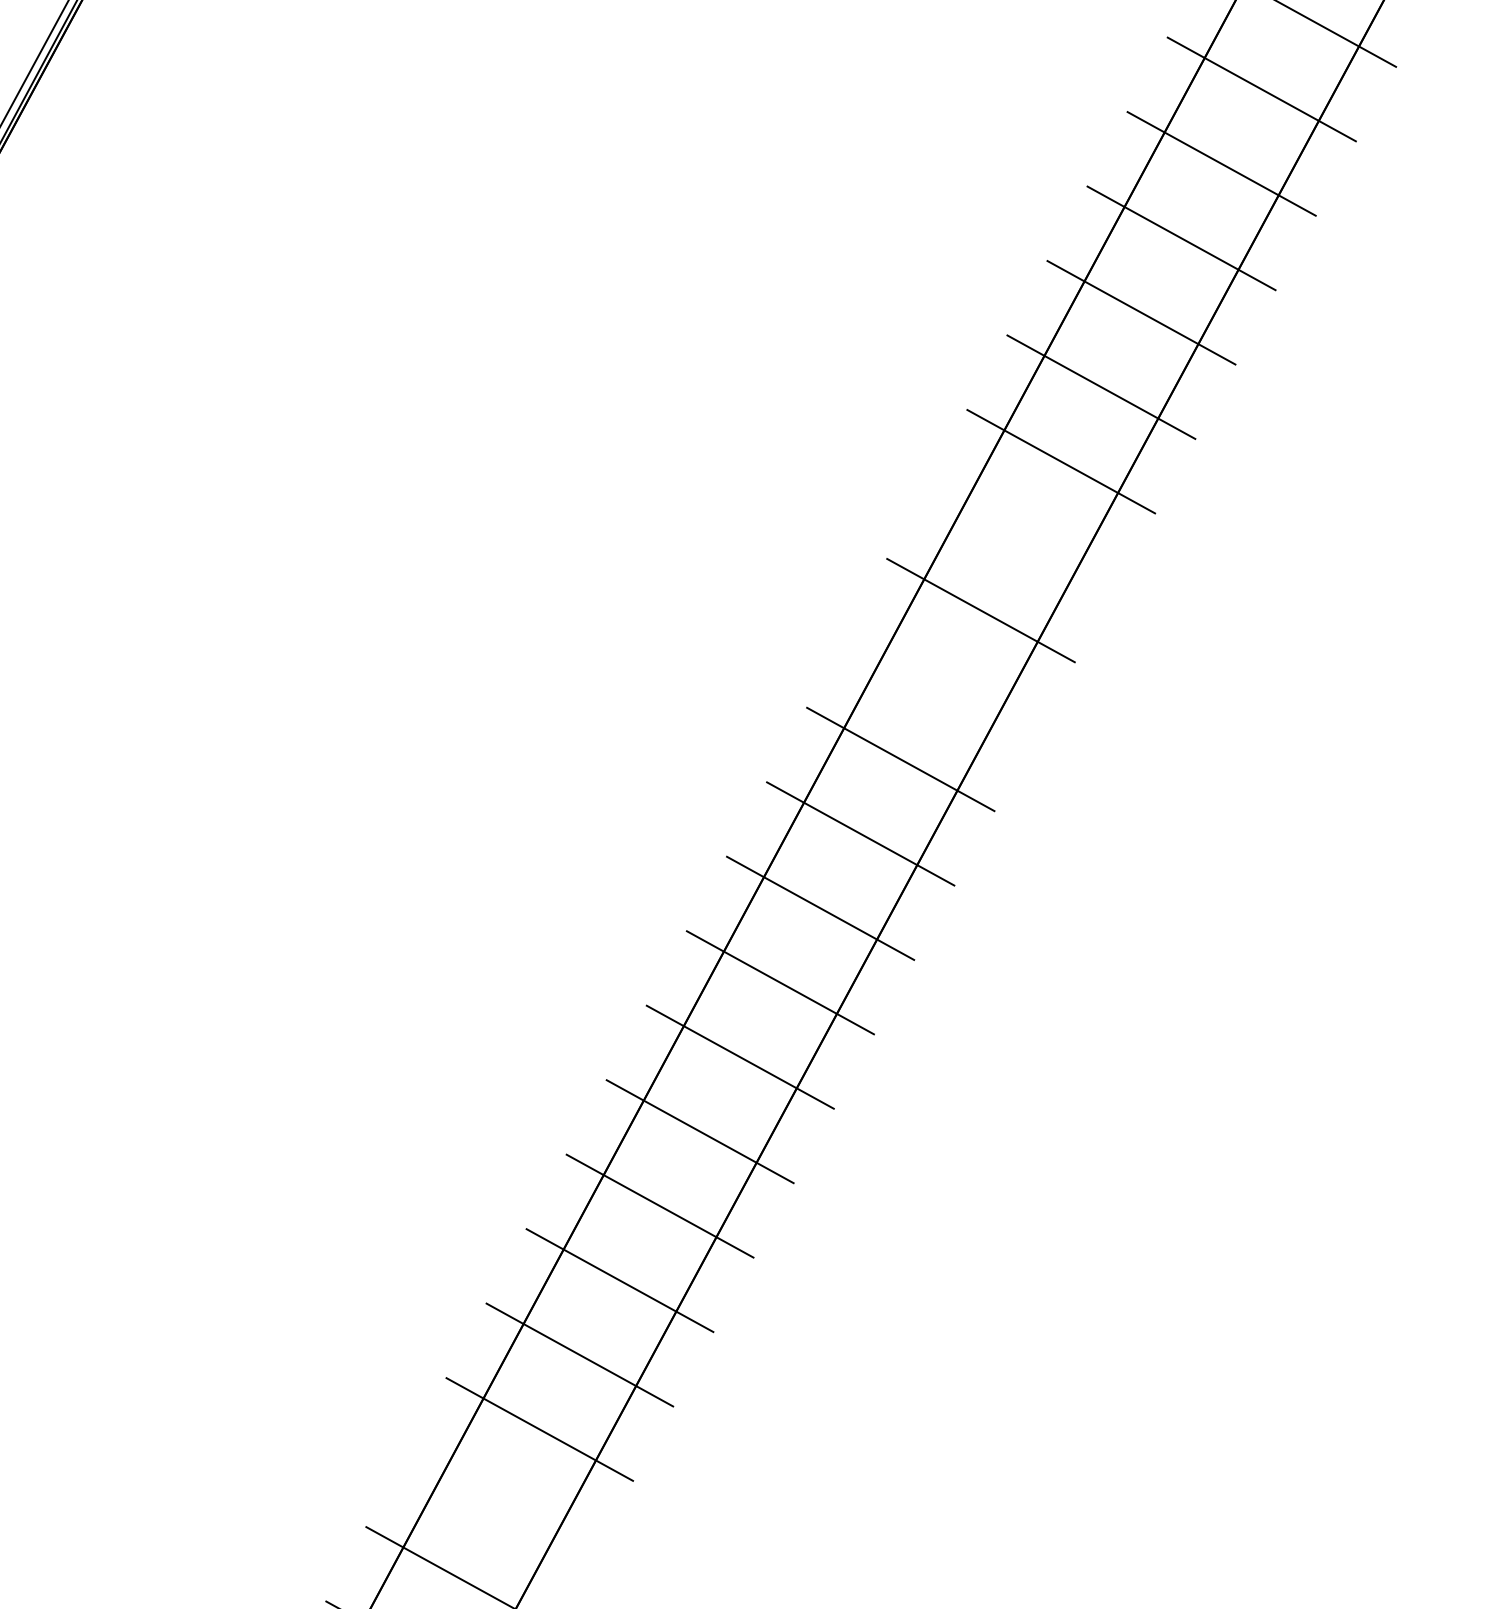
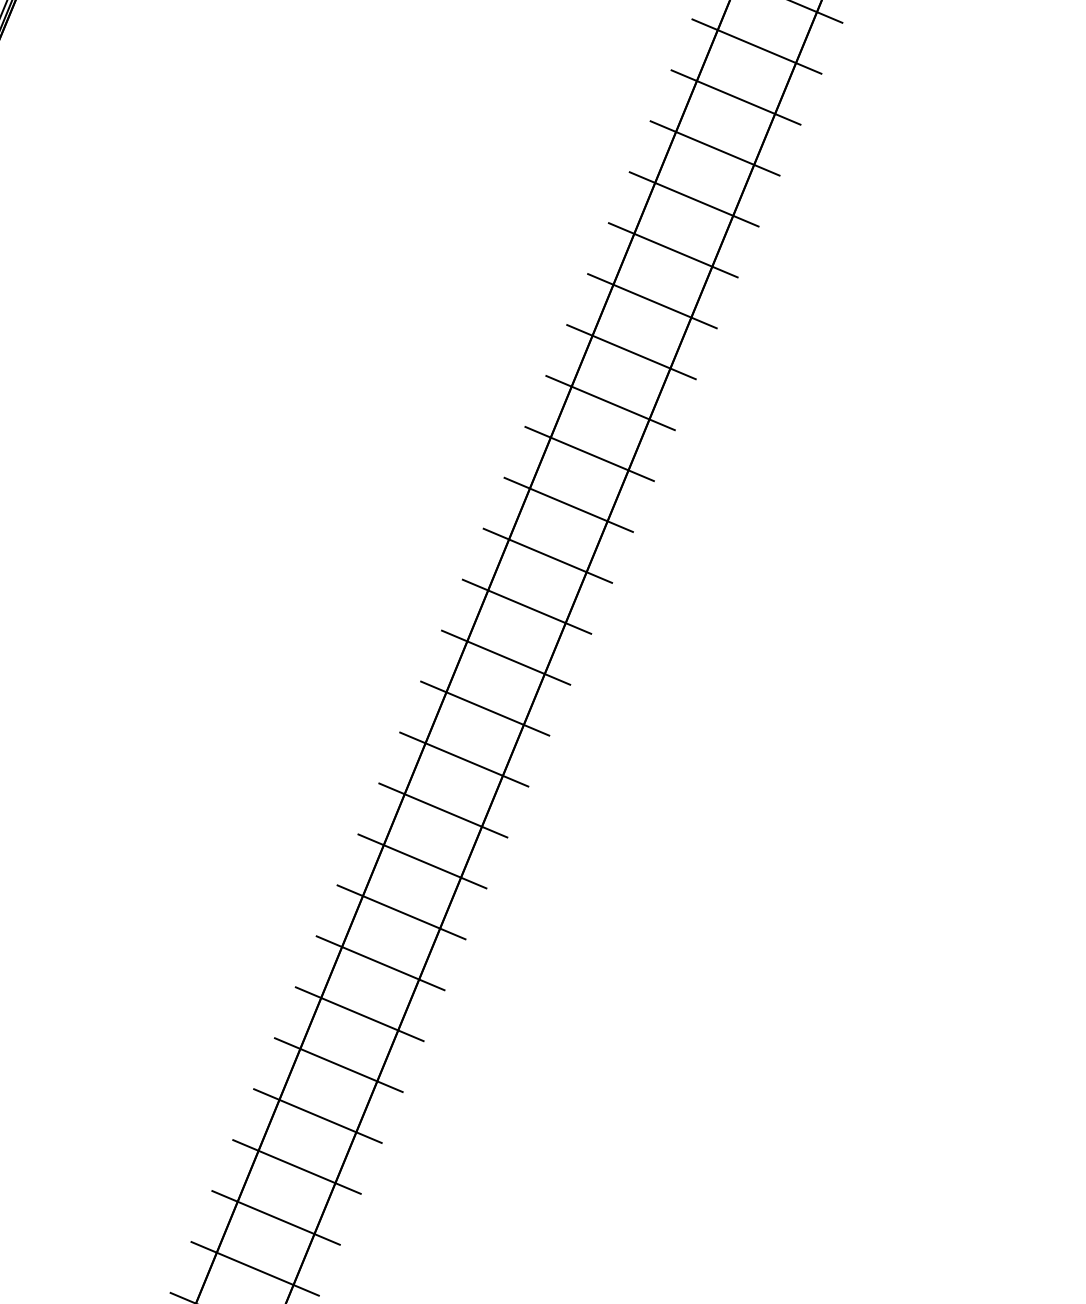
line: (1021, 535) -> (610, 402), added
line: (940, 684) -> (568, 504), added
line: (499, 1504) -> (338, 1065), added

